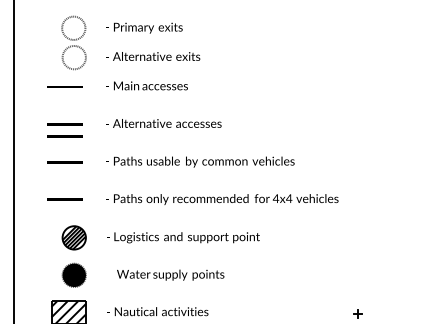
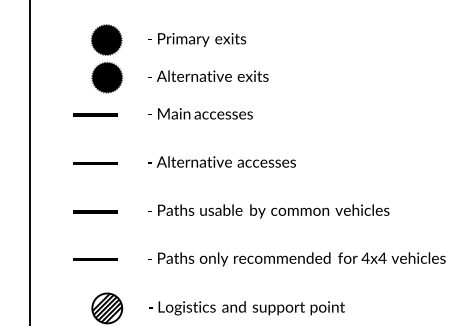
fill: (73, 27) -> (106, 39), added
fill: (73, 57) -> (106, 77), added
line: (64, 136) -> (94, 178), removed

